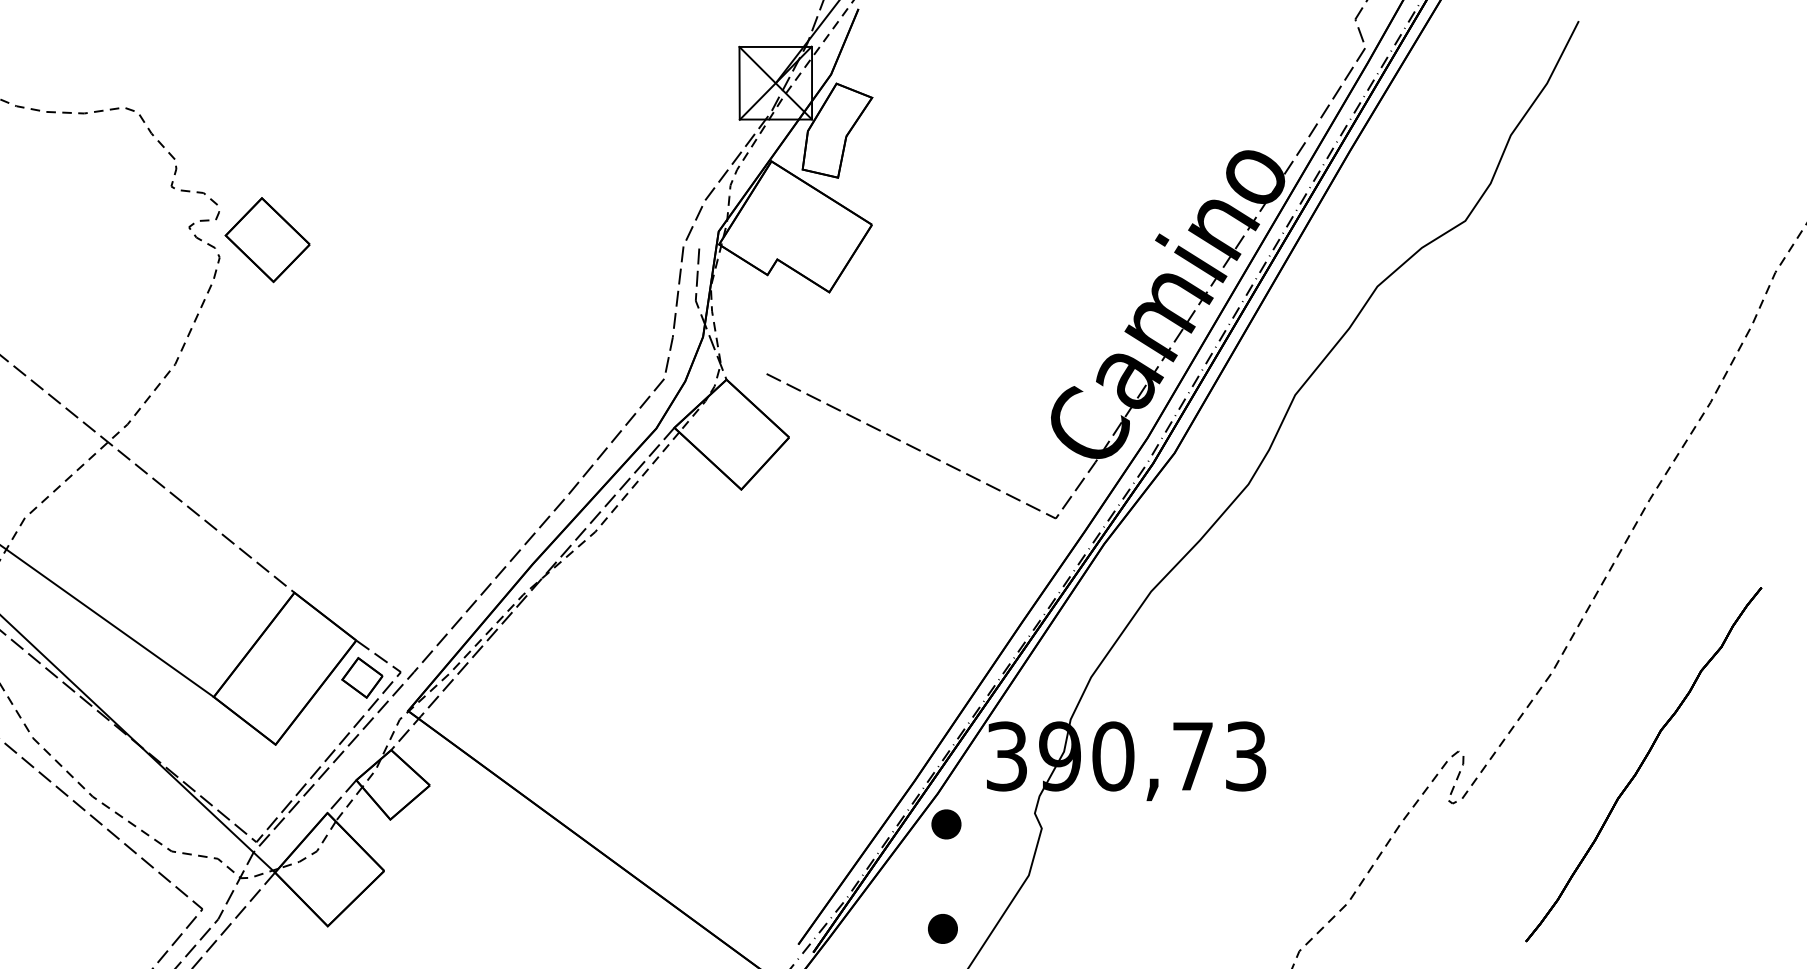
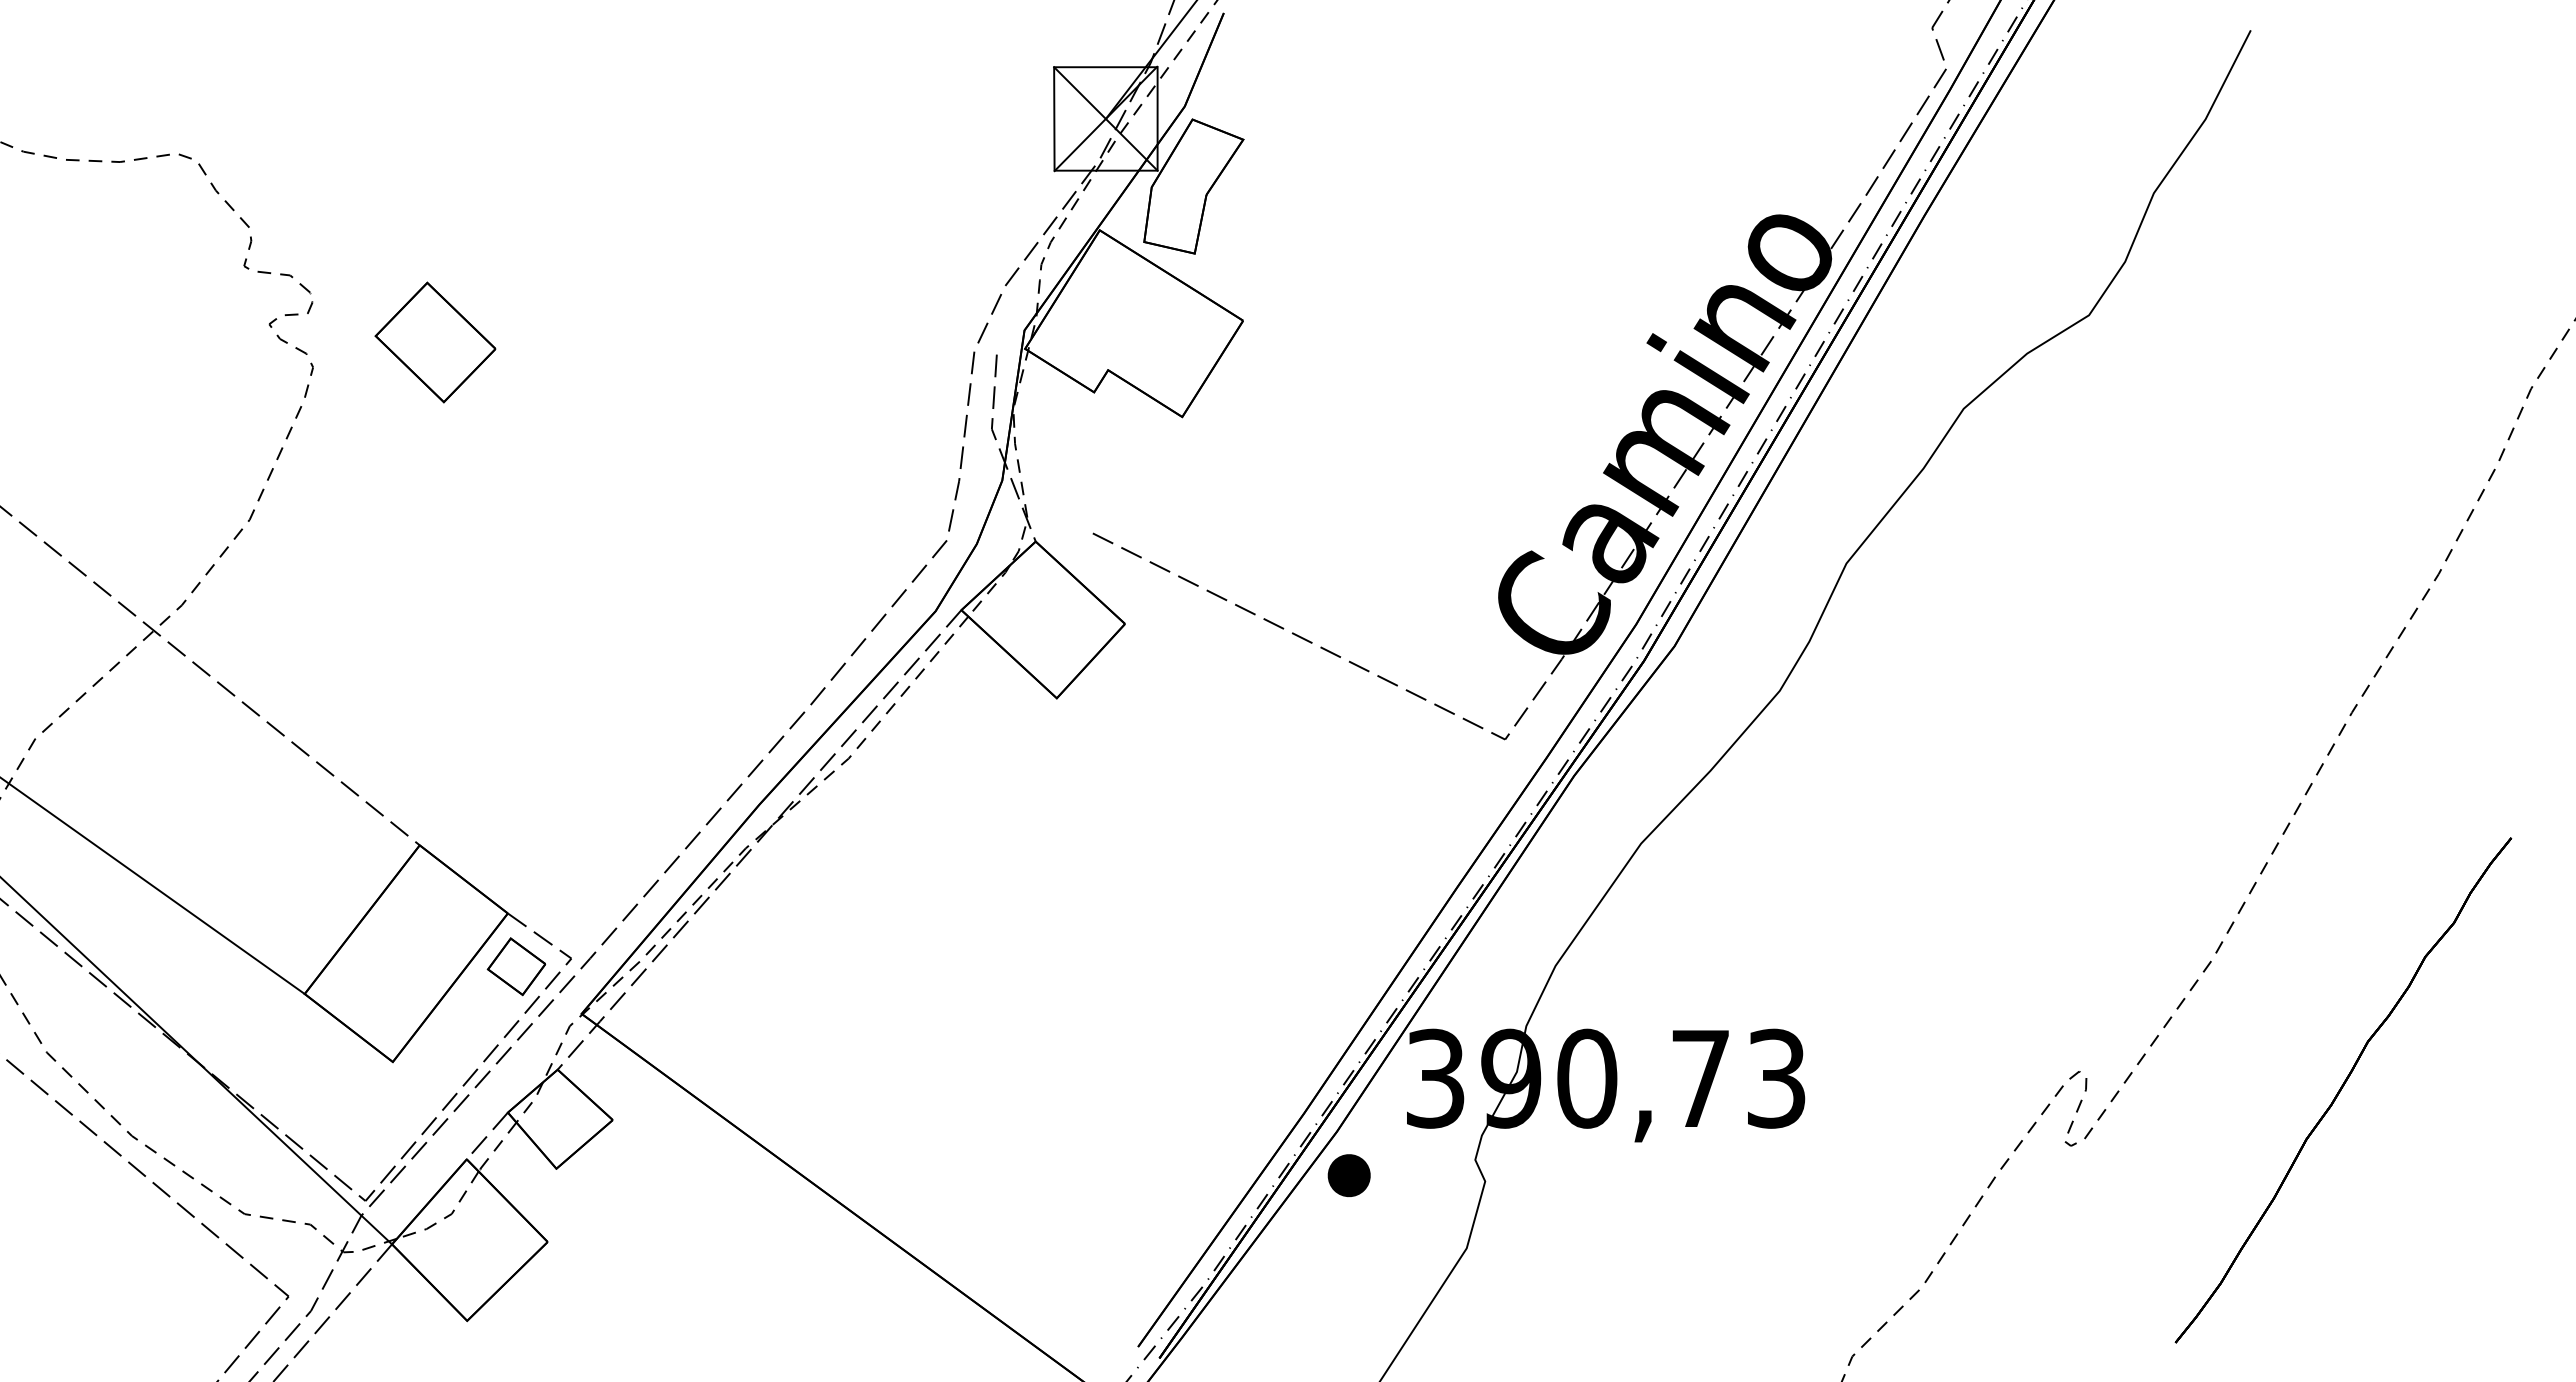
part: (267, 240) -> (435, 342), moved
part: (942, 928) -> (1343, 1324), removed

